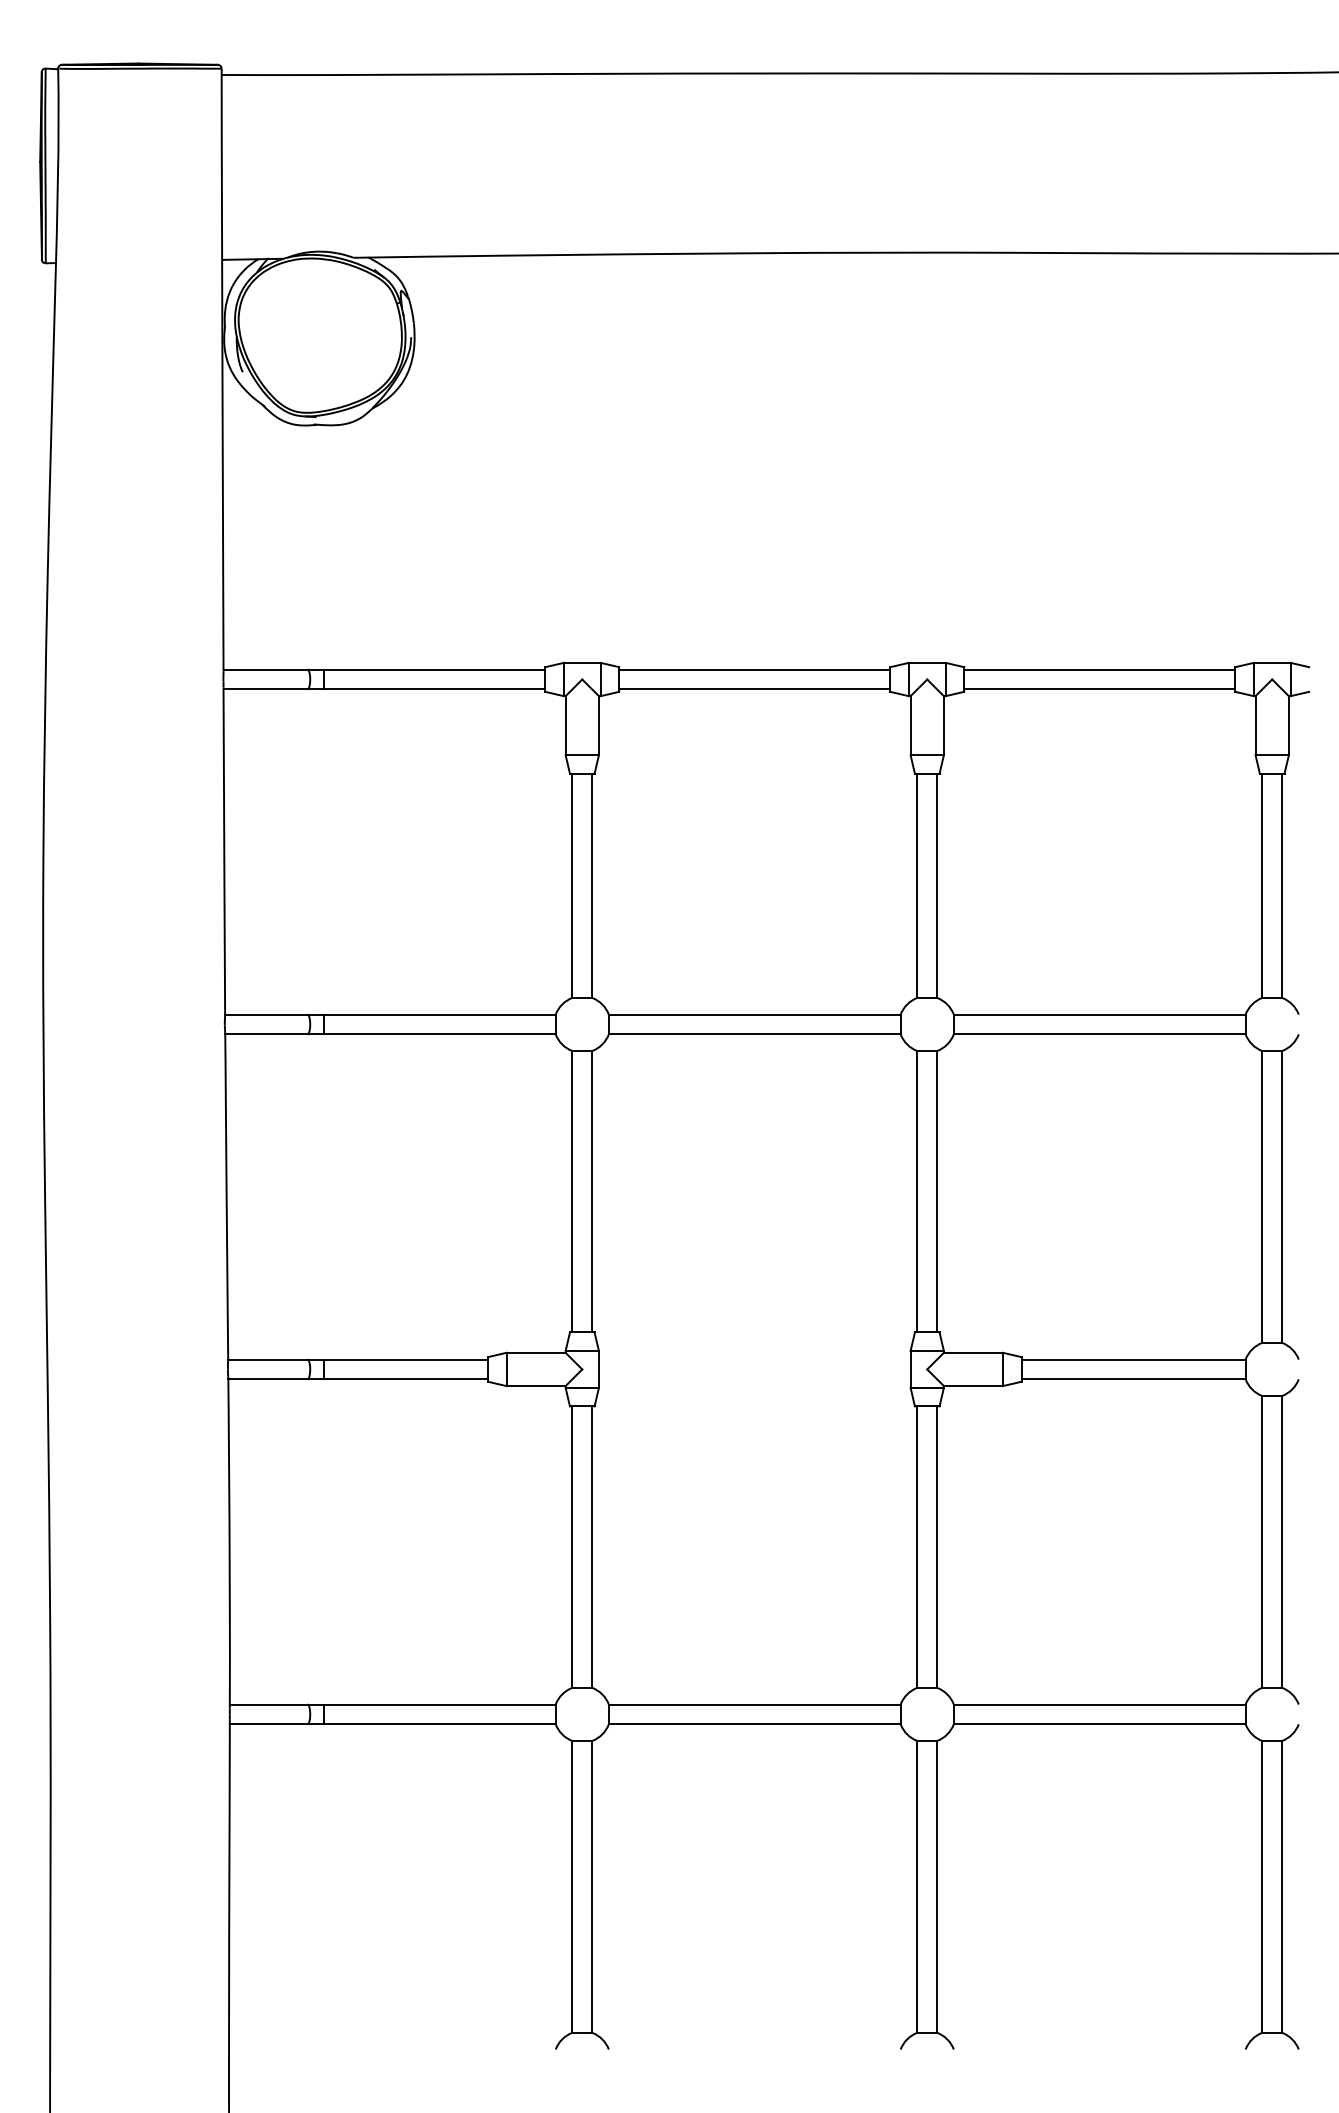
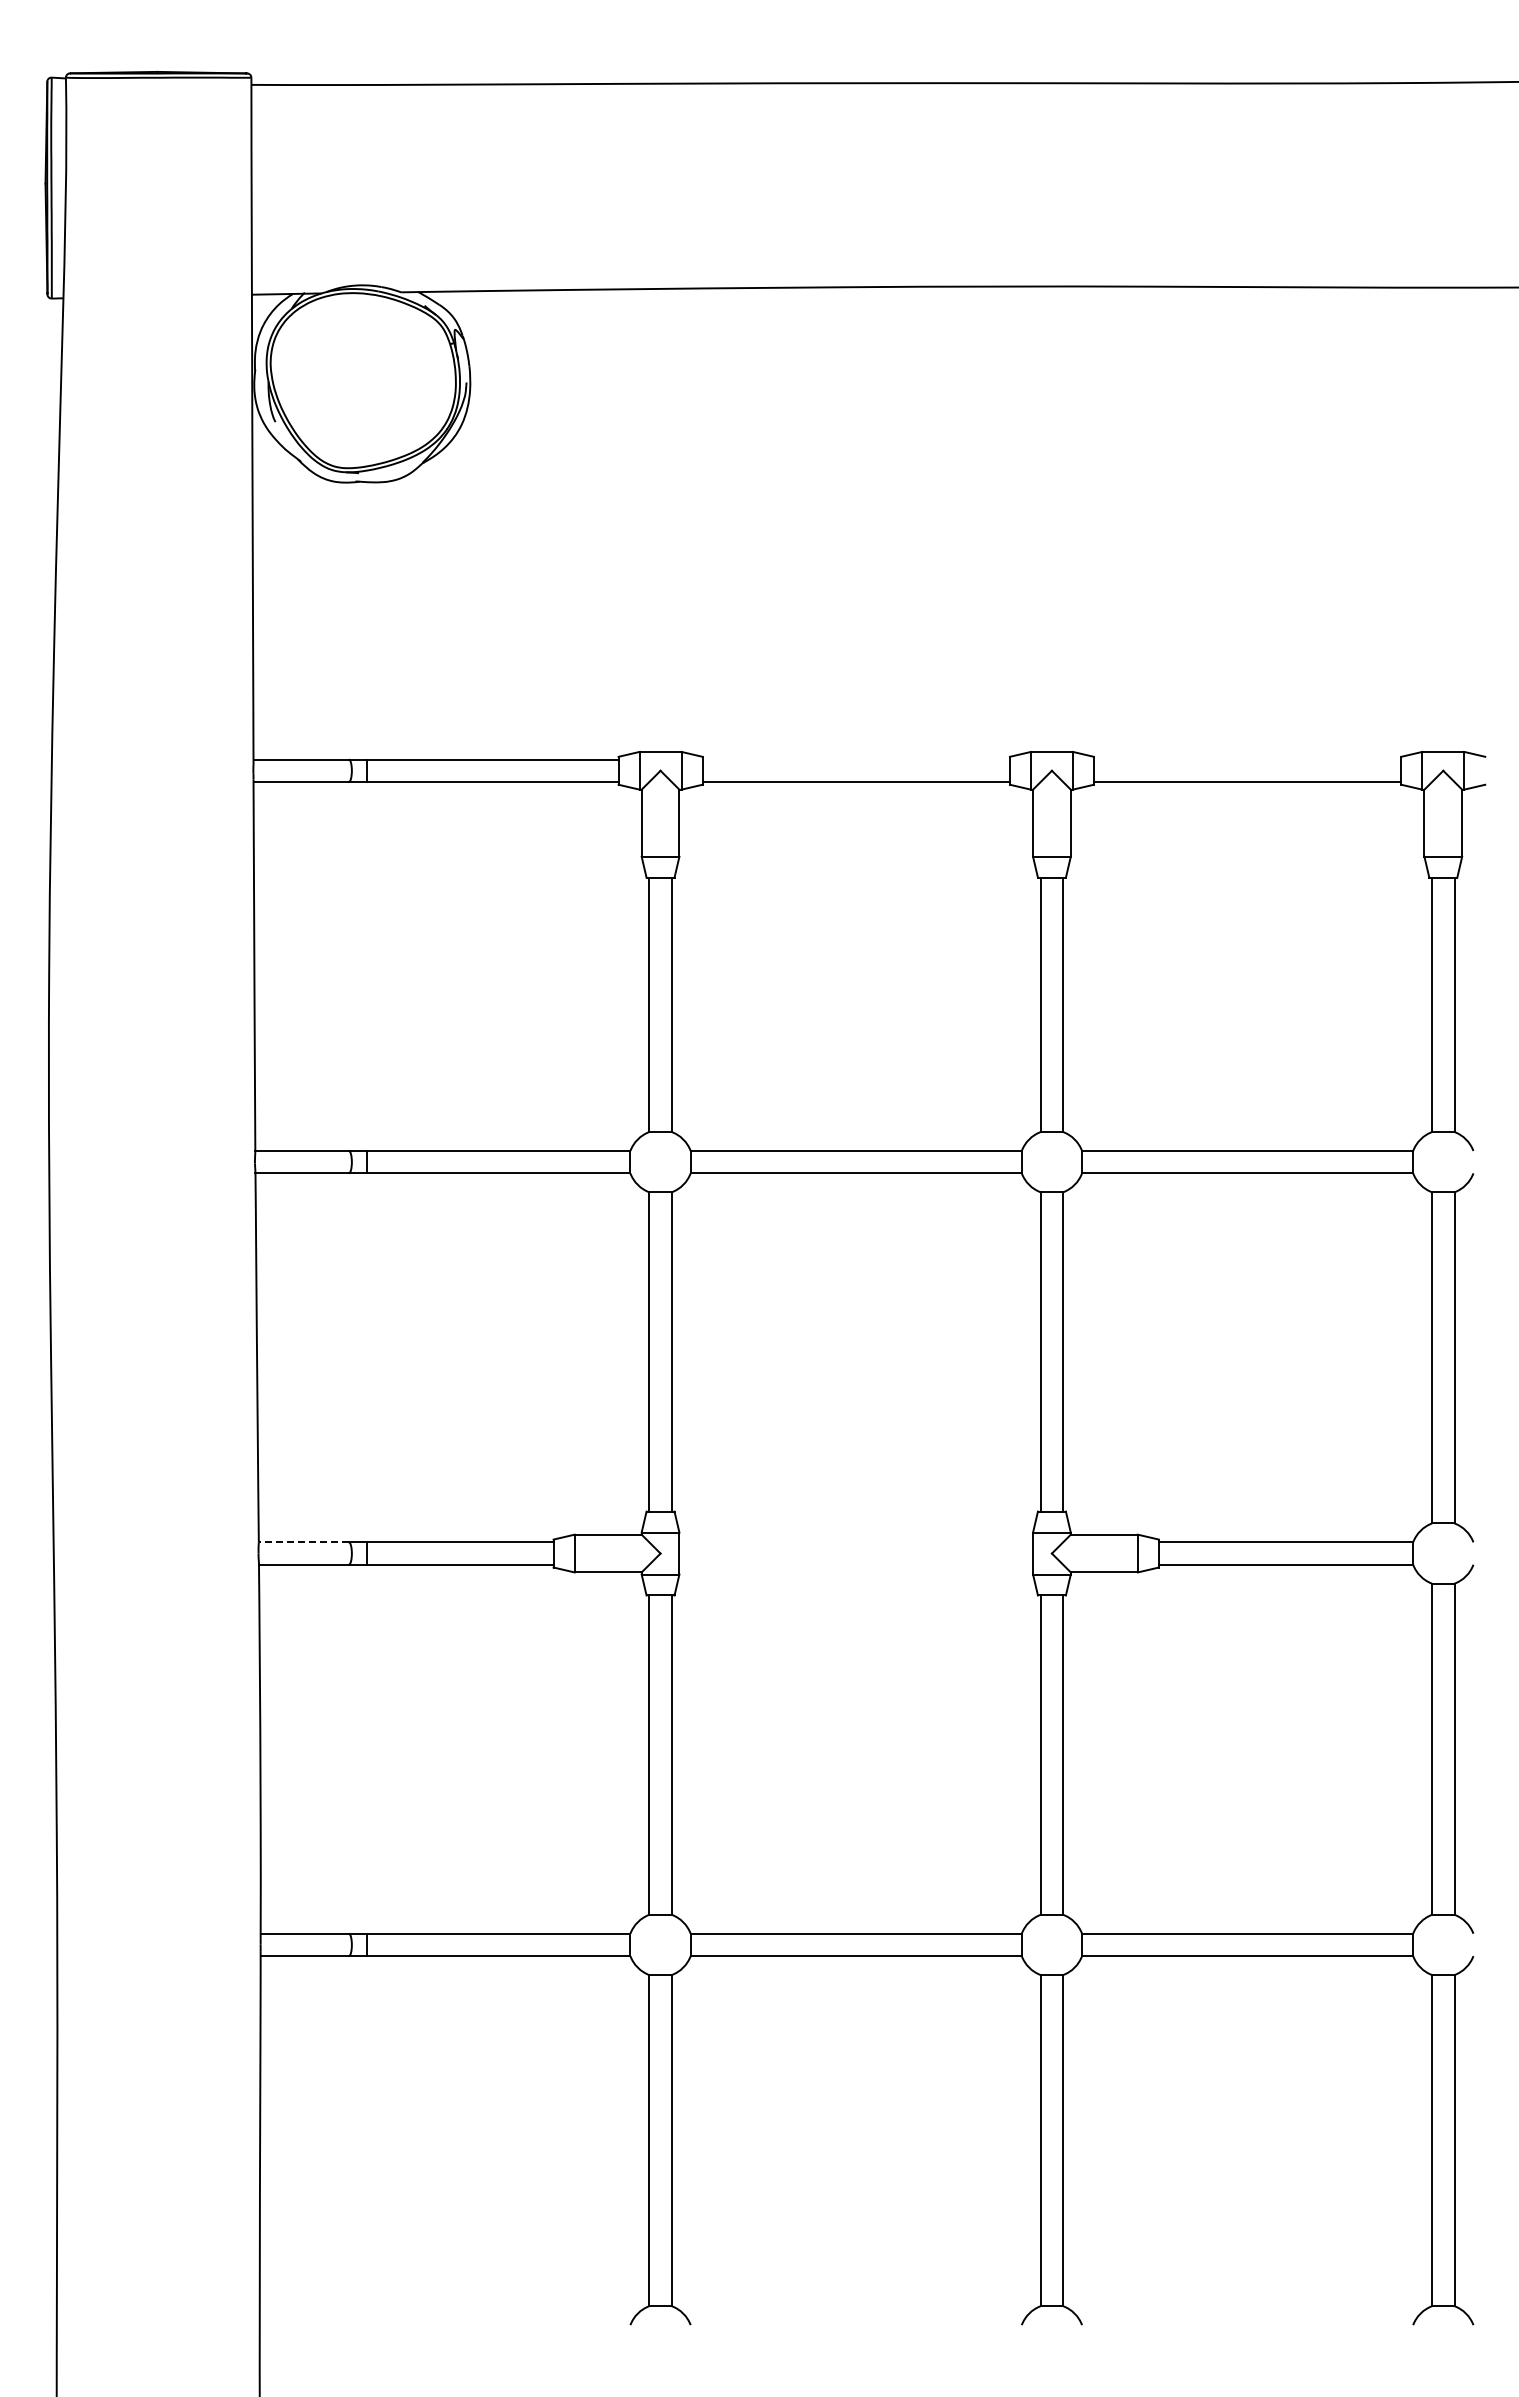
line: (754, 669) -> (856, 759), removed
line: (1099, 669) -> (1247, 759), removed
line: (267, 1359) -> (303, 1542), solid -> dashed

